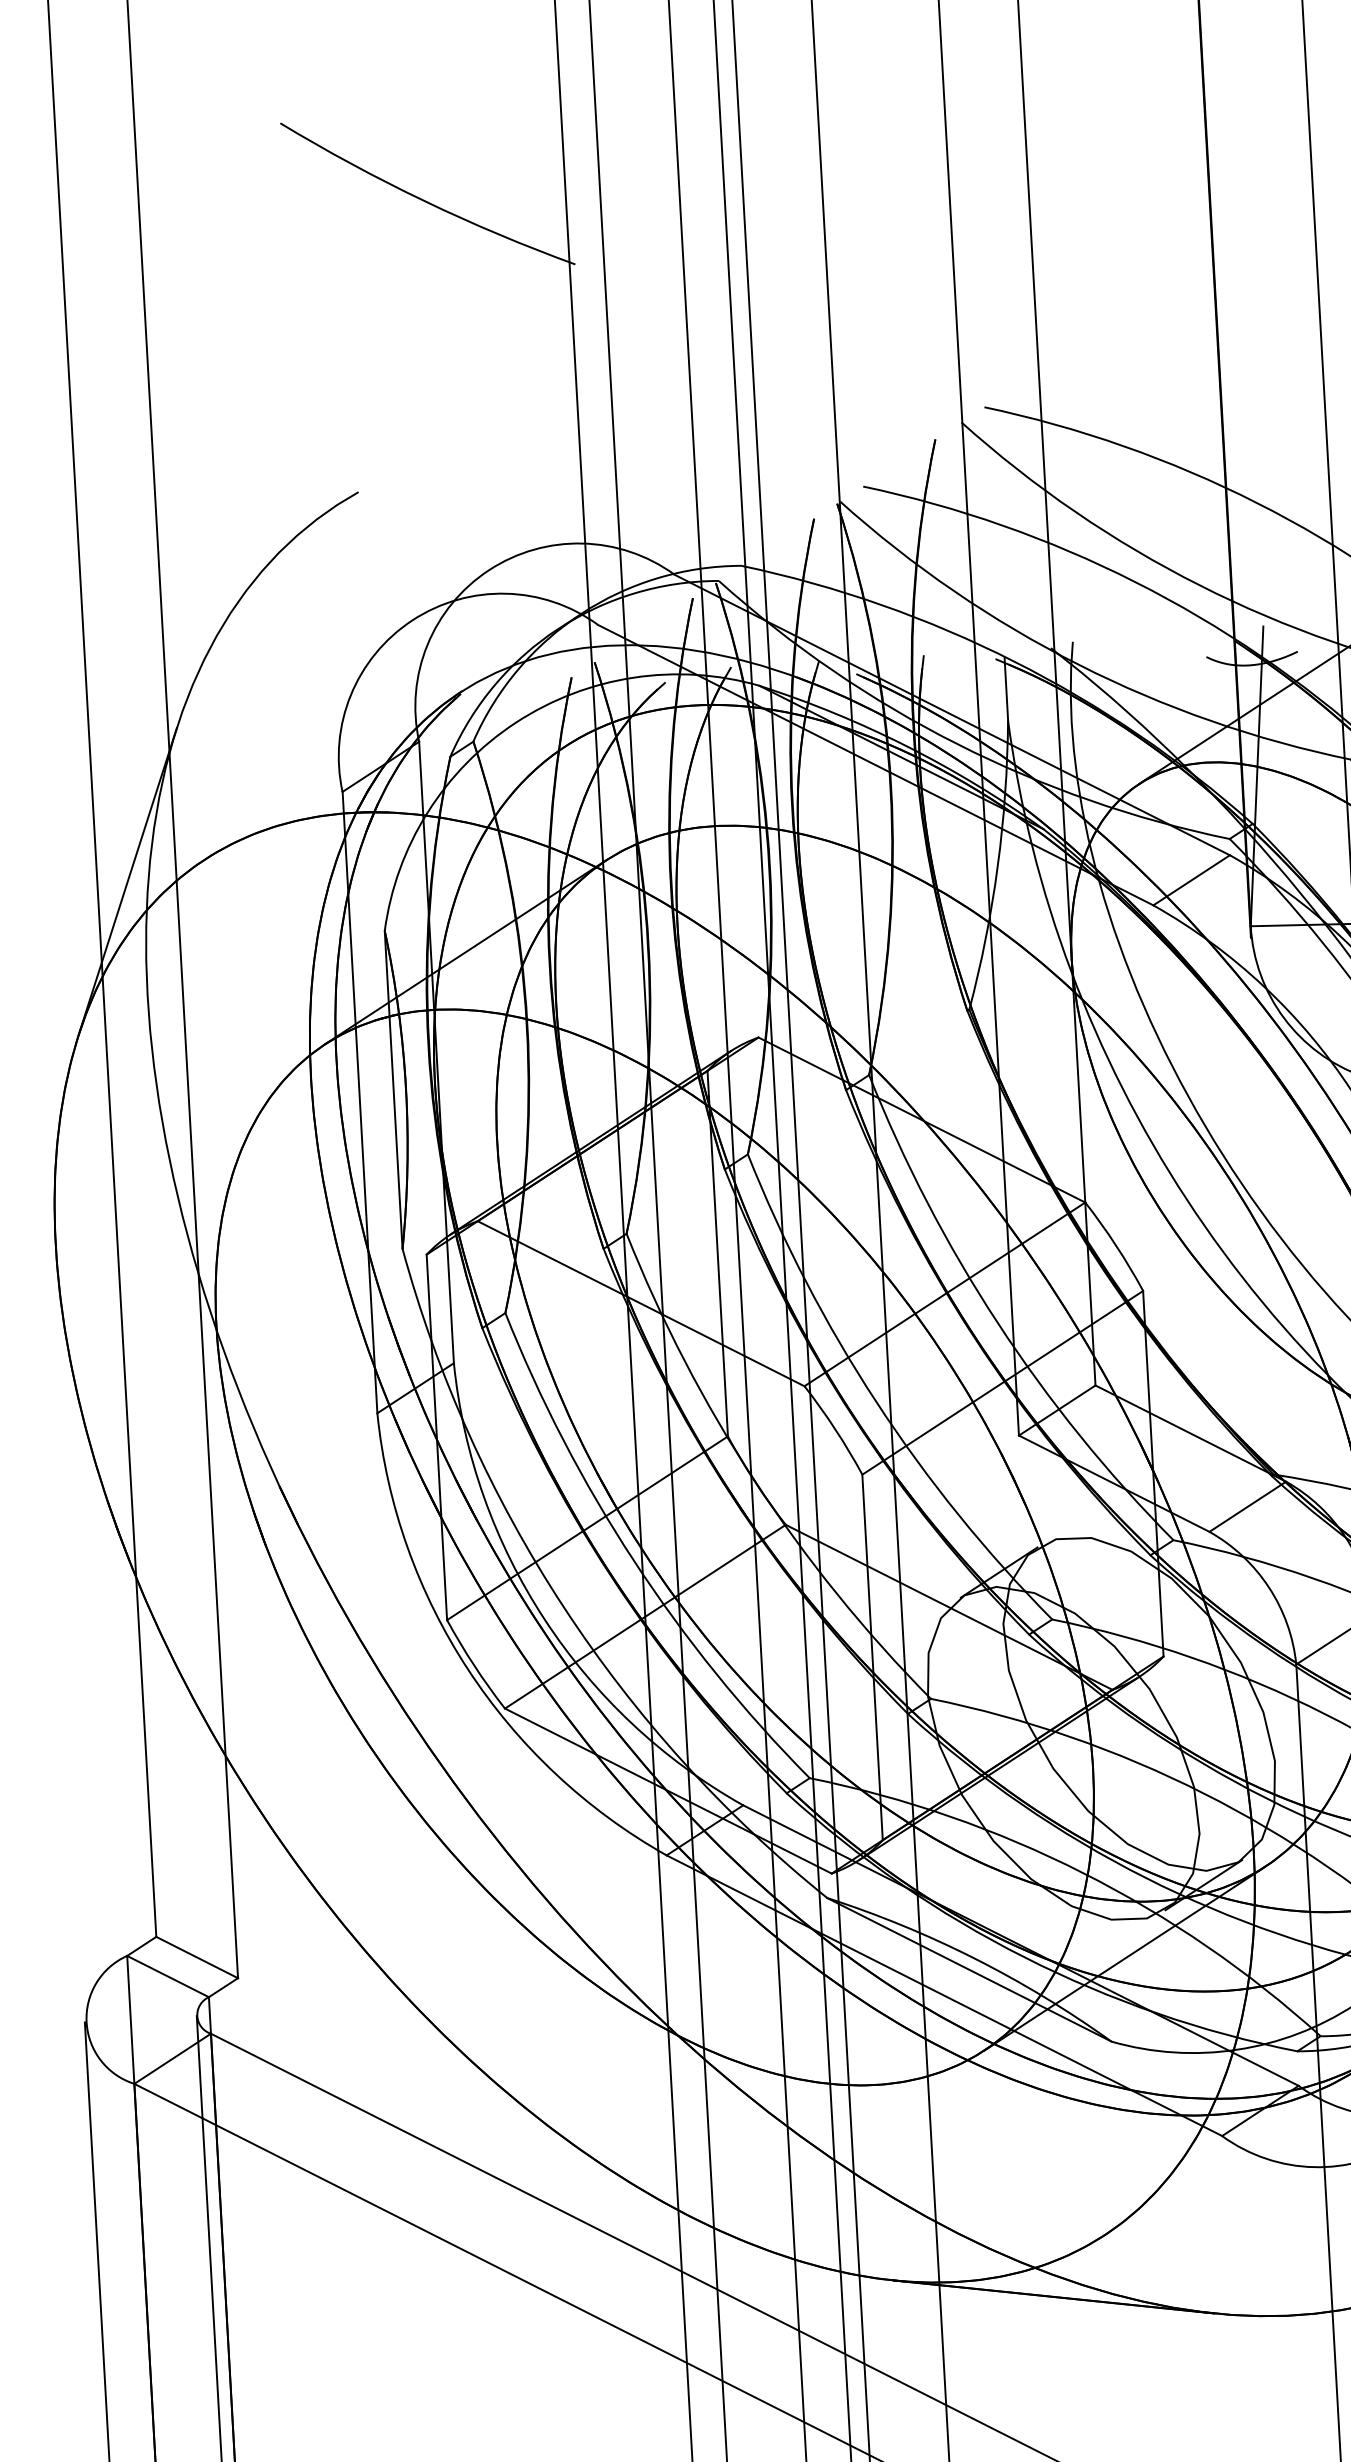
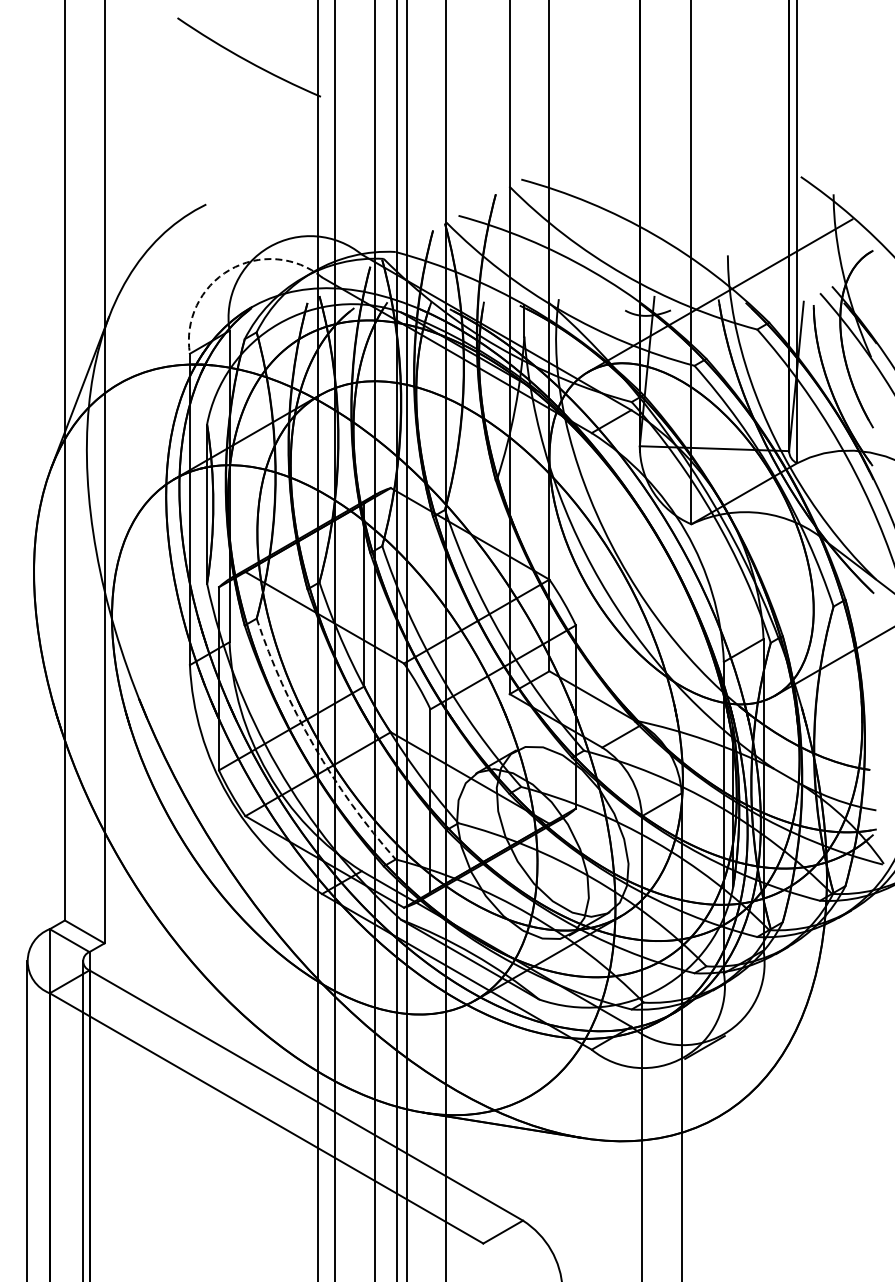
arc: (412, 621) -> (229, 270), solid -> dashed
arc: (635, 1561) -> (314, 746), solid -> dashed

